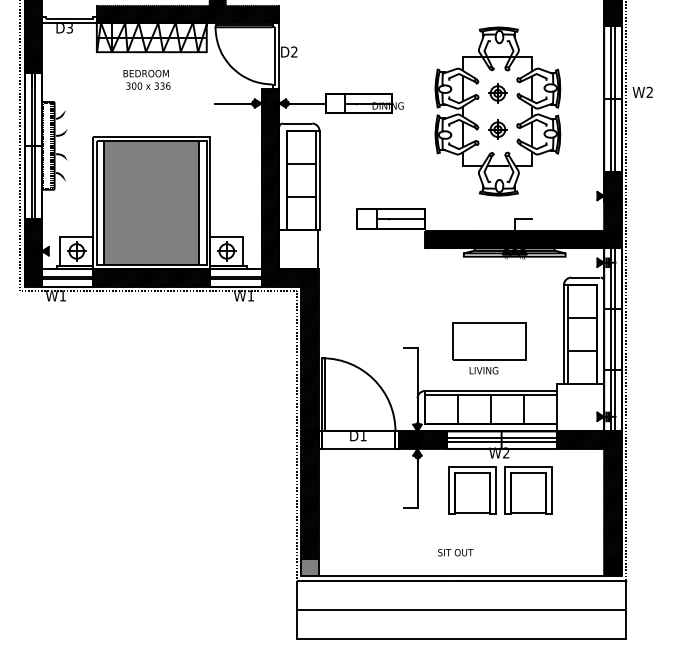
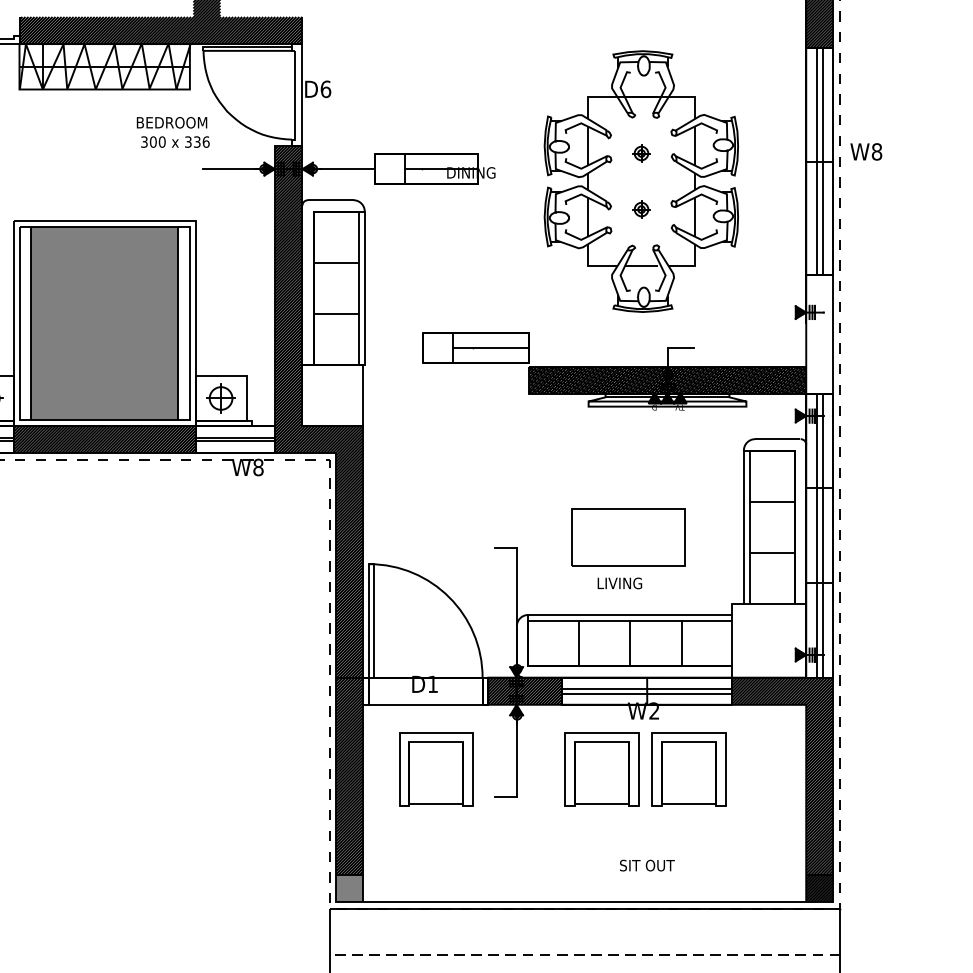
text: (294, 51) -> (325, 88), D2 -> D6
text: (146, 79) -> (172, 131), moved
text: (649, 92) -> (876, 152), W2 -> W8
part: (497, 93) -> (640, 153), size x0.6
part: (497, 129) -> (640, 209), size x0.6
hatch: (612, 210) -> (819, 335), removed
text: (250, 295) -> (257, 466), W1 -> W8
curve: (365, 473) -> (436, 742), added
text: (455, 552) -> (647, 865), moved
line: (461, 609) -> (584, 953), solid -> dashed

